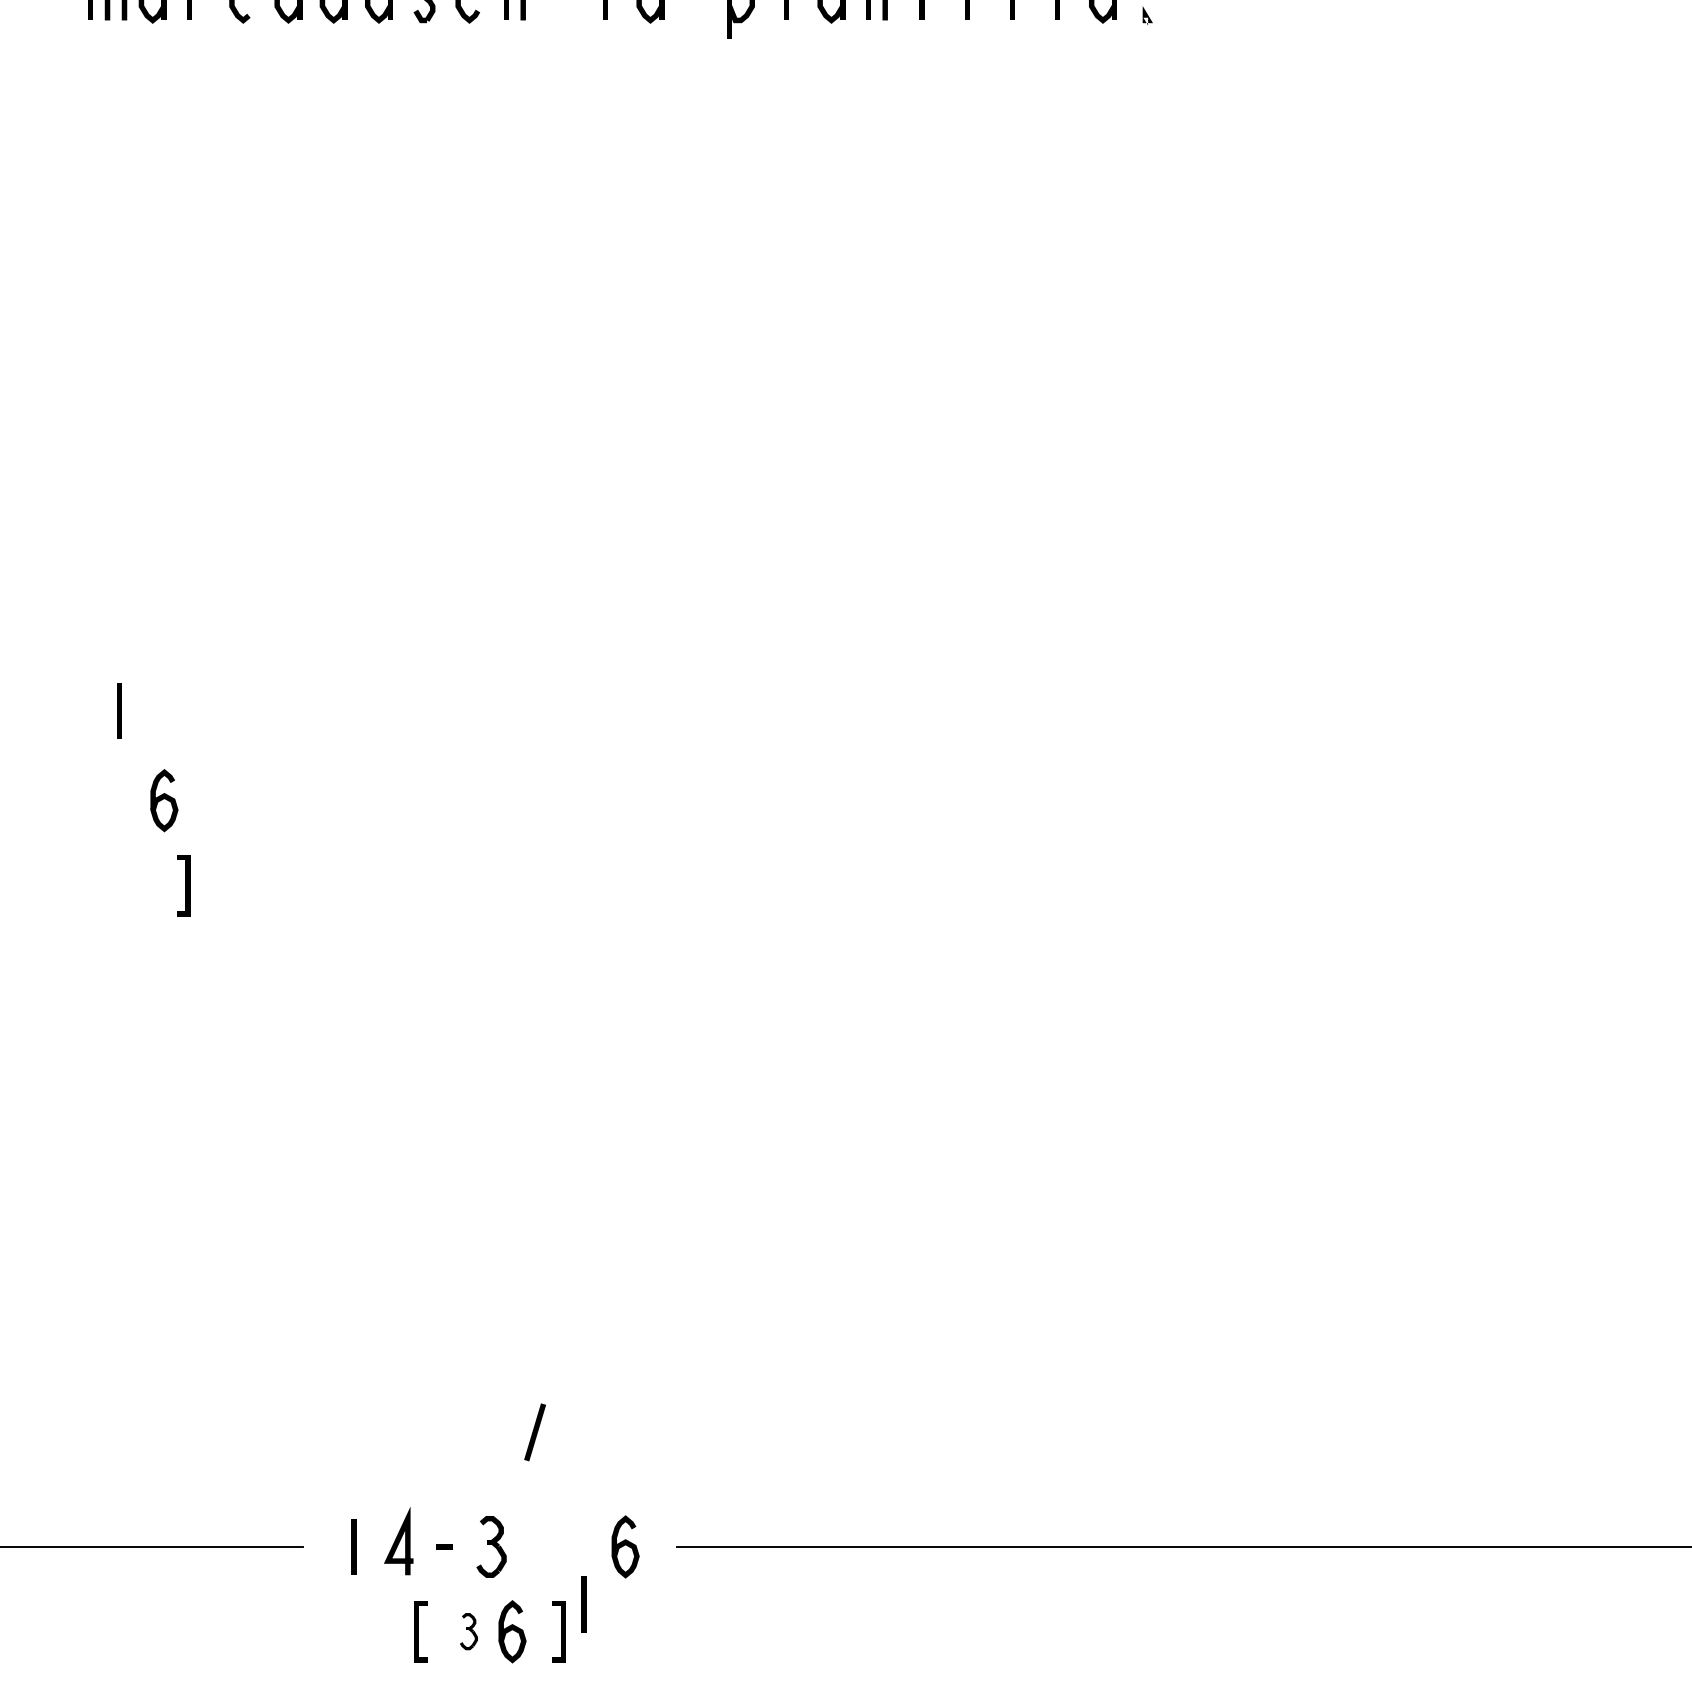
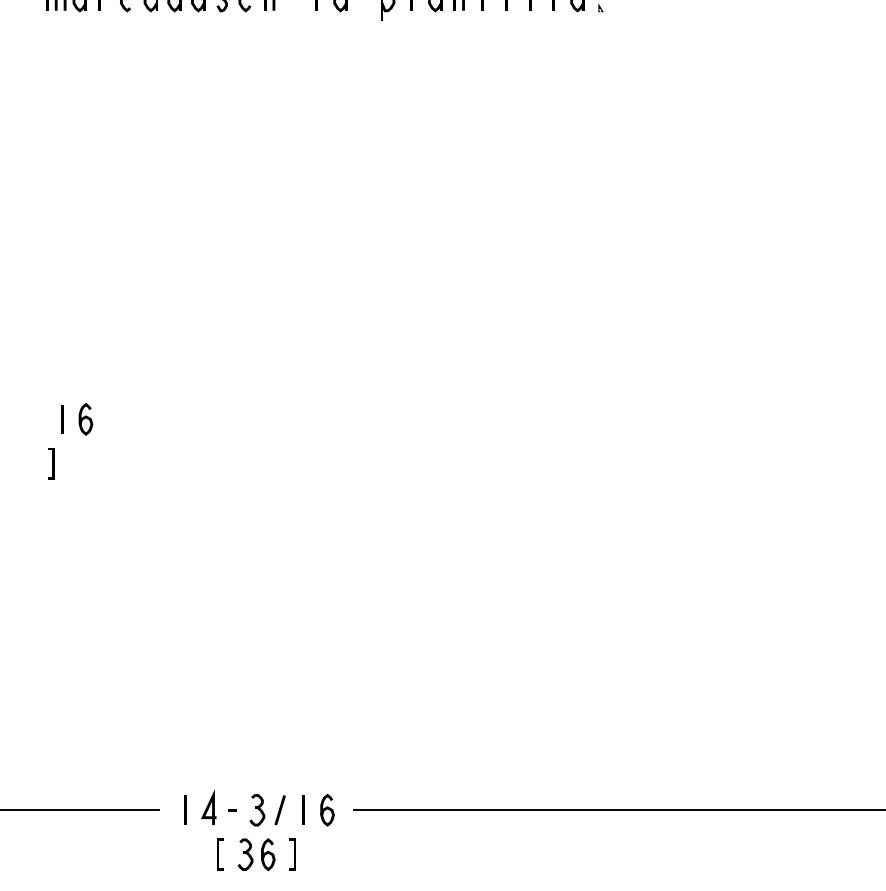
line: (119, 711) -> (62, 419), moved
line: (186, 884) -> (52, 463), moved
line: (533, 1432) -> (279, 810), moved
line: (583, 1602) -> (303, 809), moved
part: (468, 1631) -> (245, 854), size x1.67

